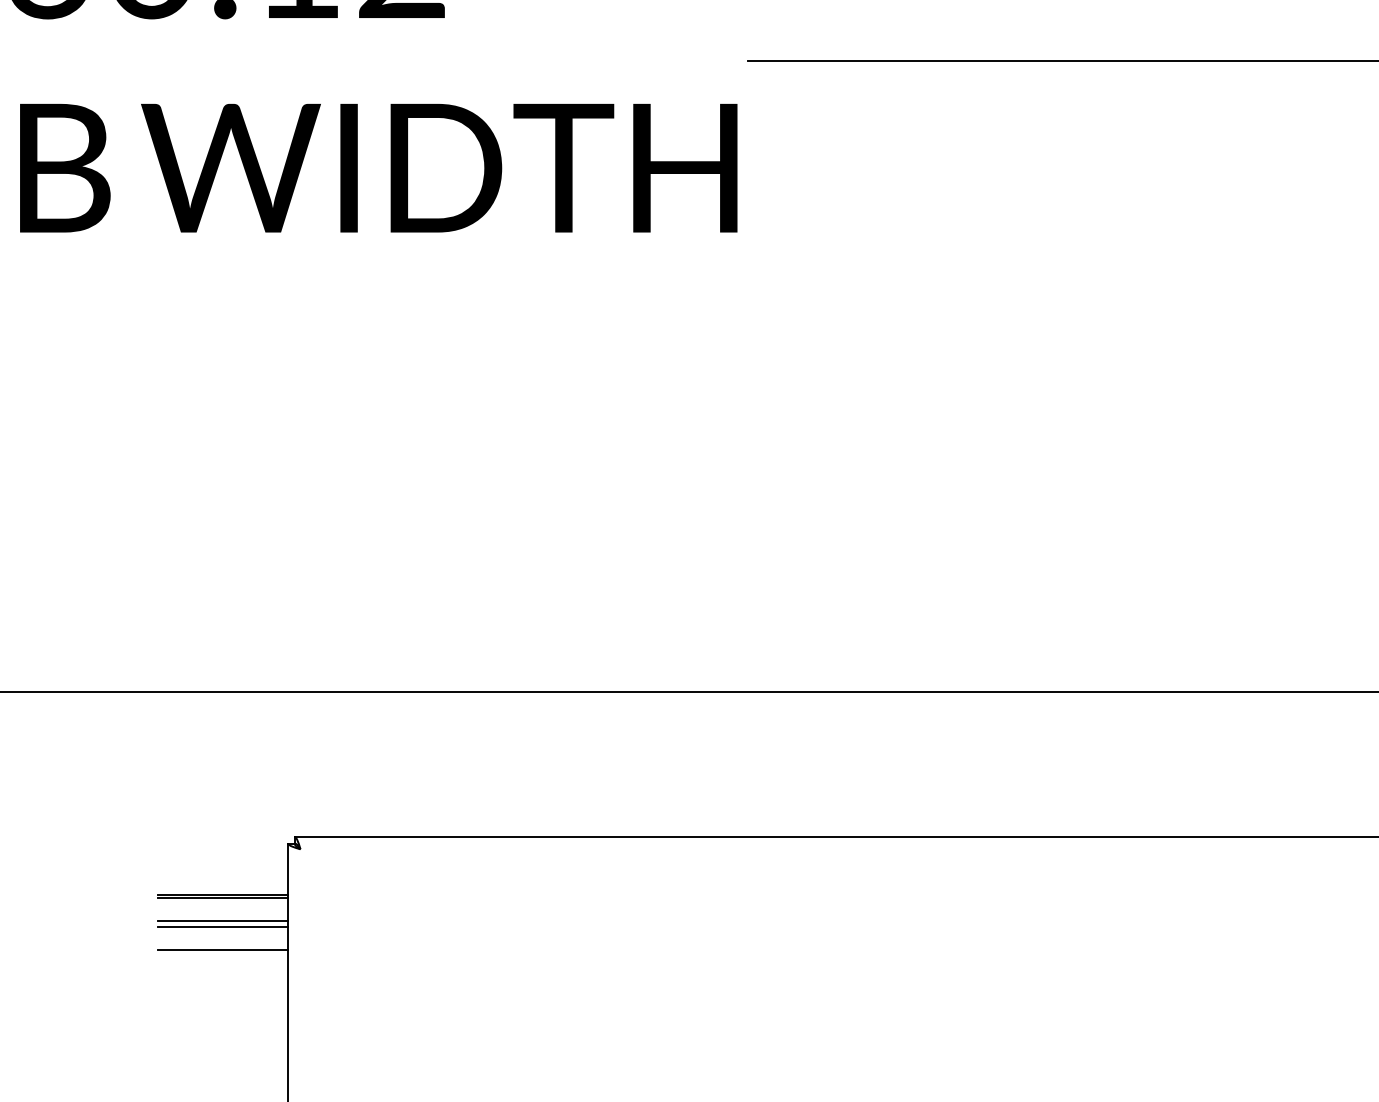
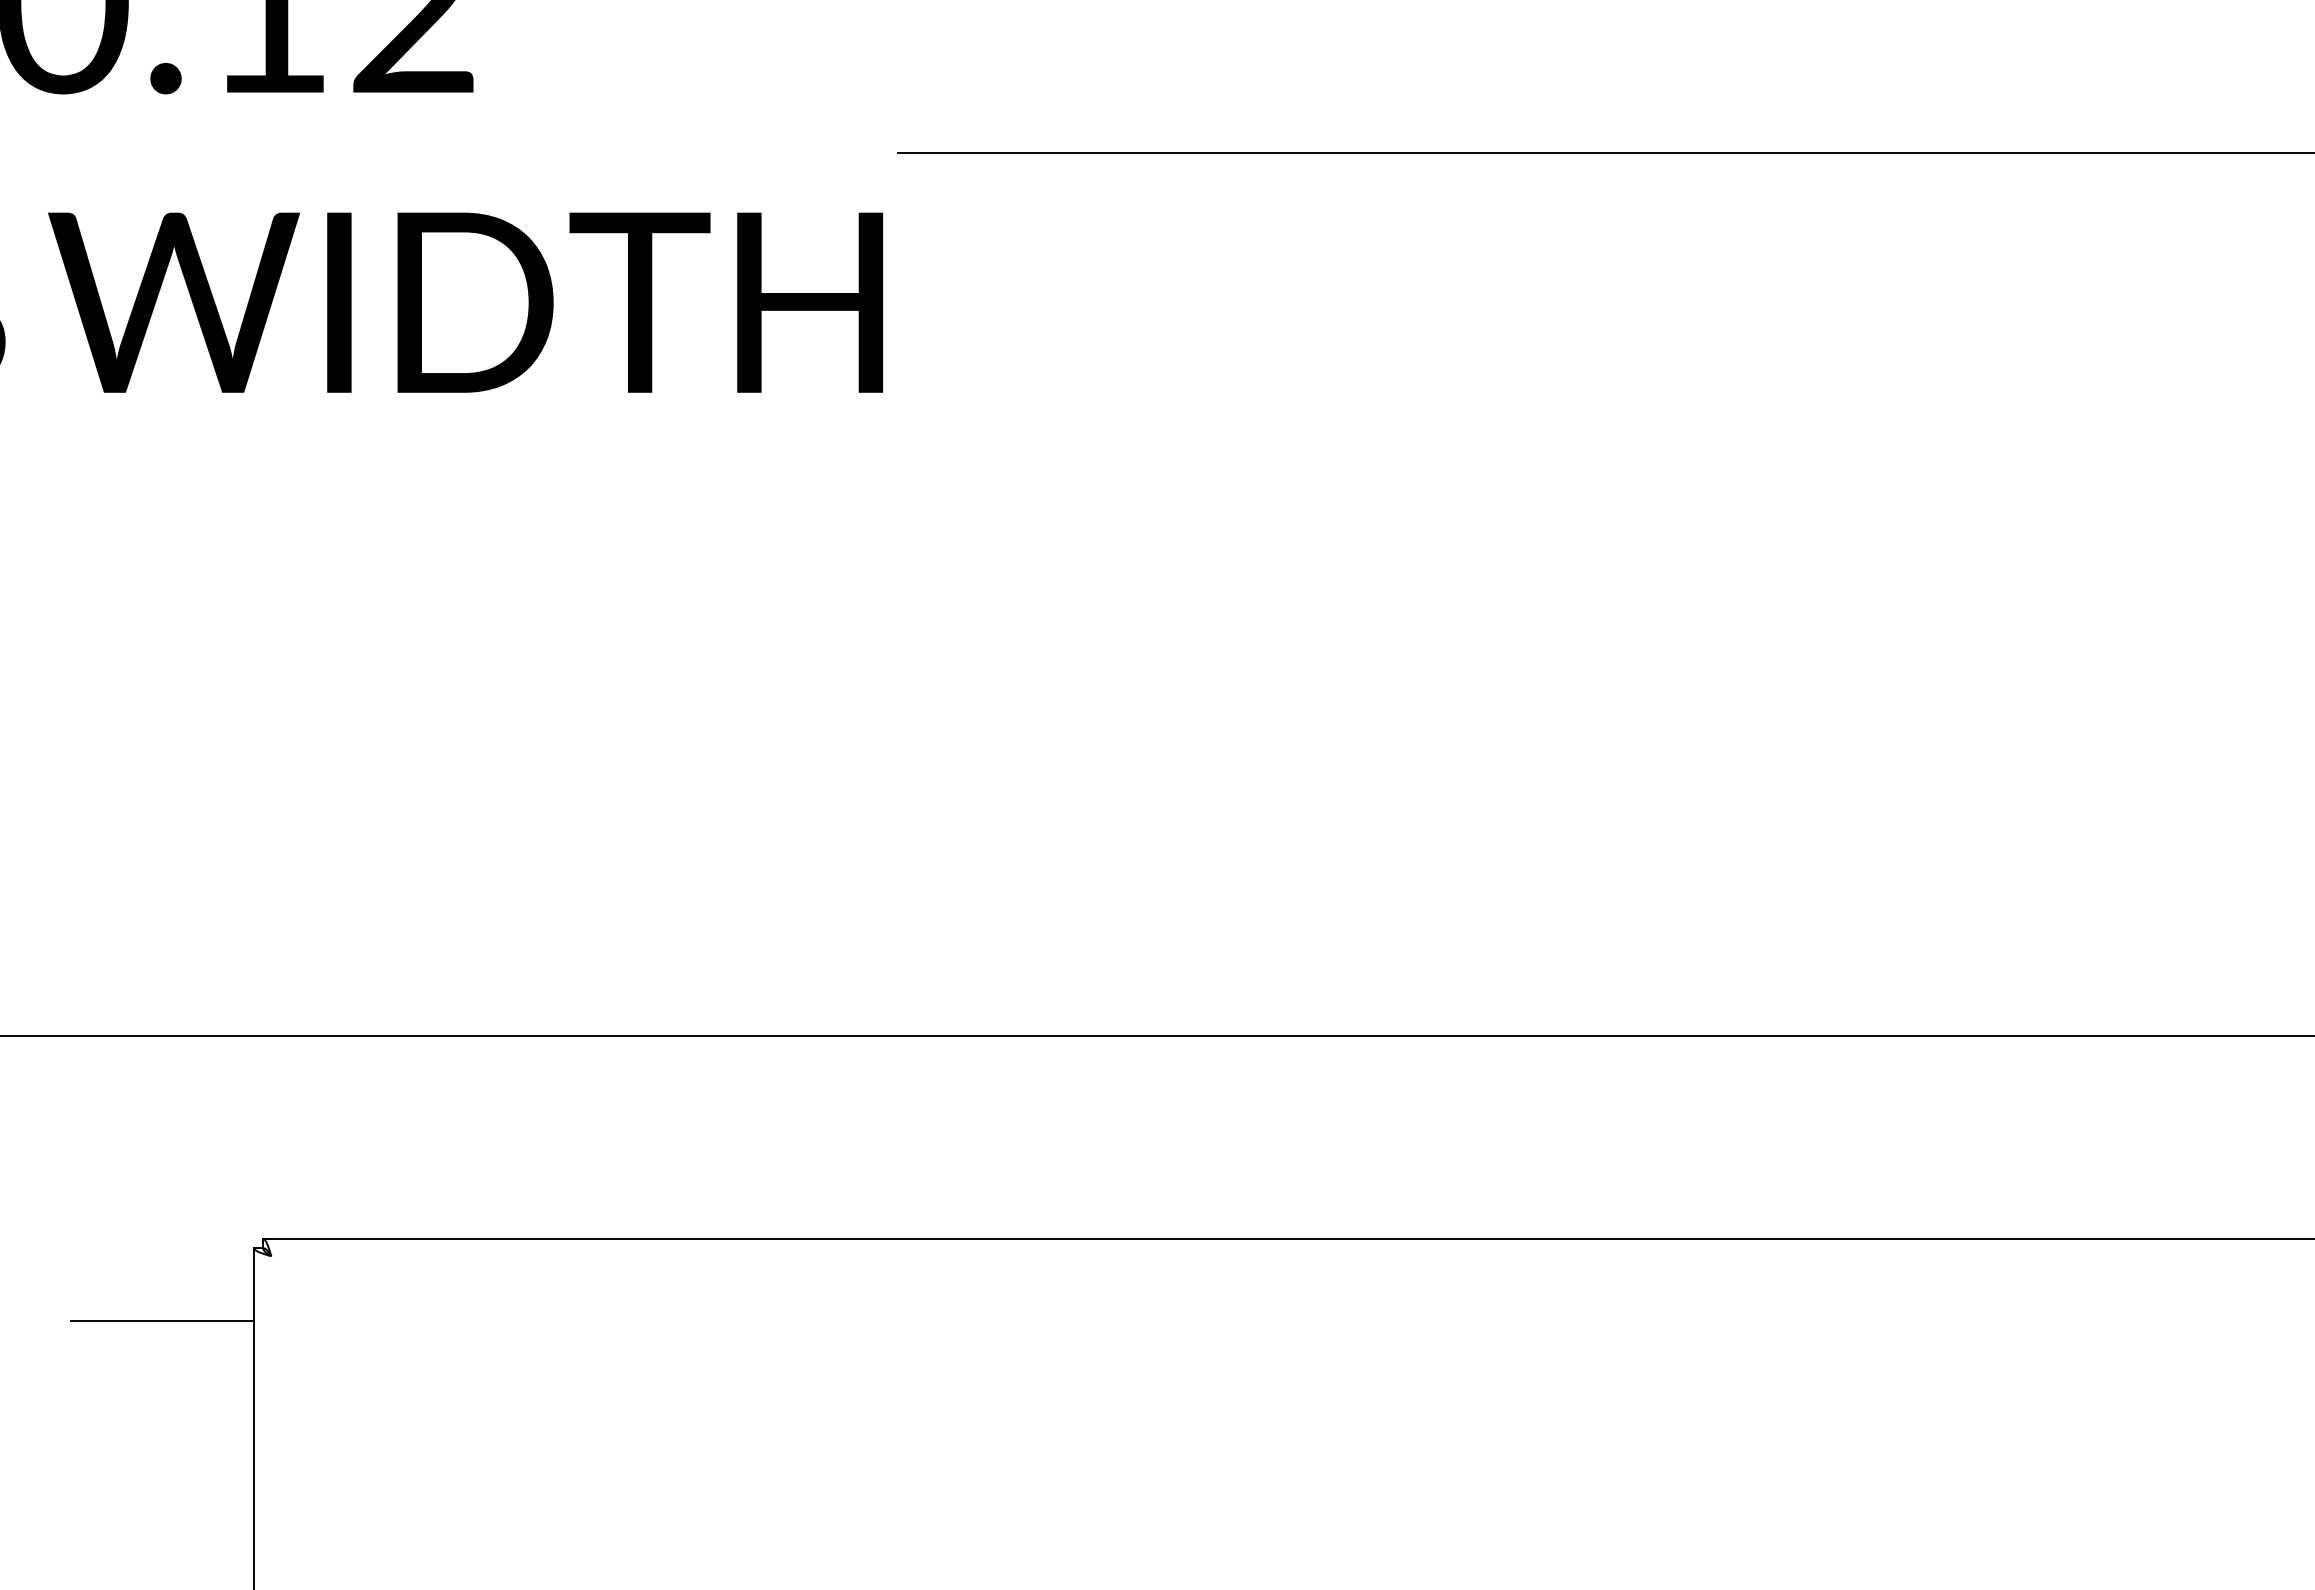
line: (222, 898) -> (162, 1325), removed
line: (222, 921) -> (162, 1357), removed
line: (222, 927) -> (162, 1365), removed
line: (222, 950) -> (162, 1397), removed

